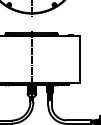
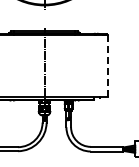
line: (79, 59) -> (107, 65), solid -> dashed

